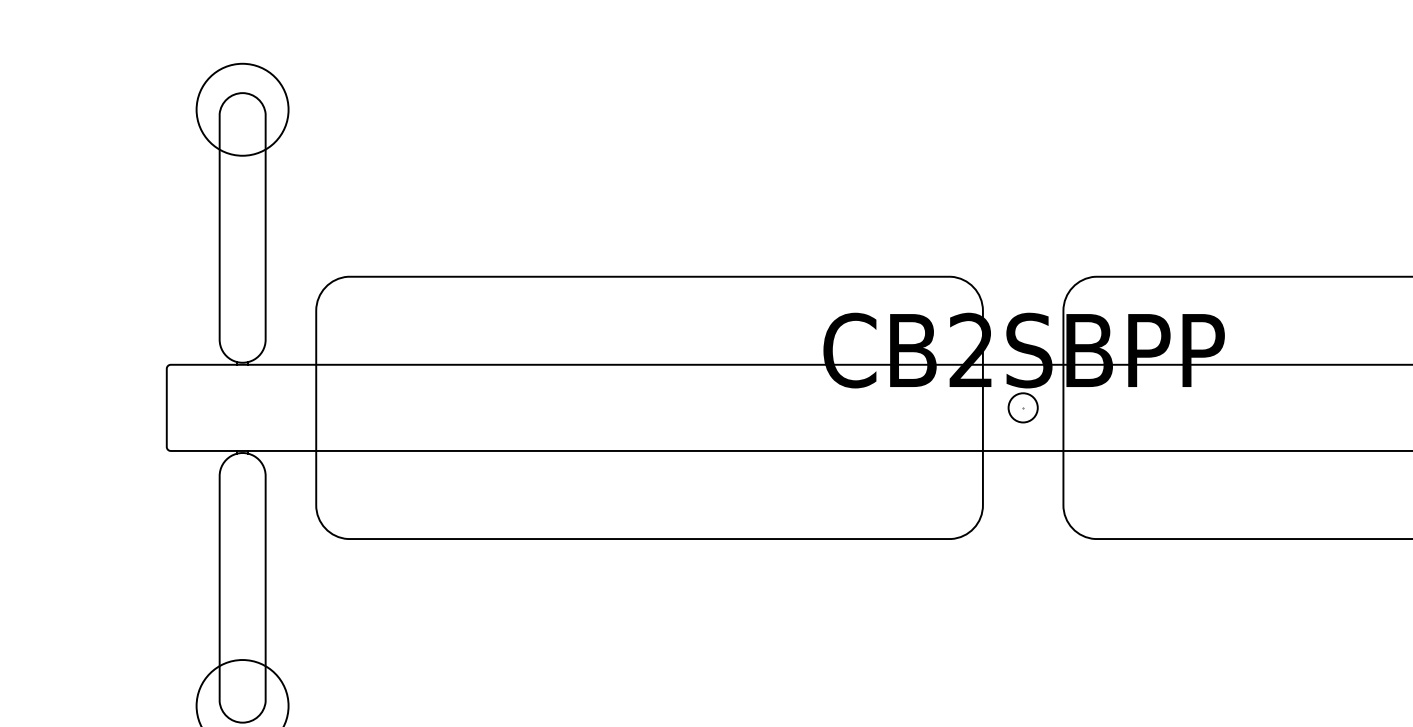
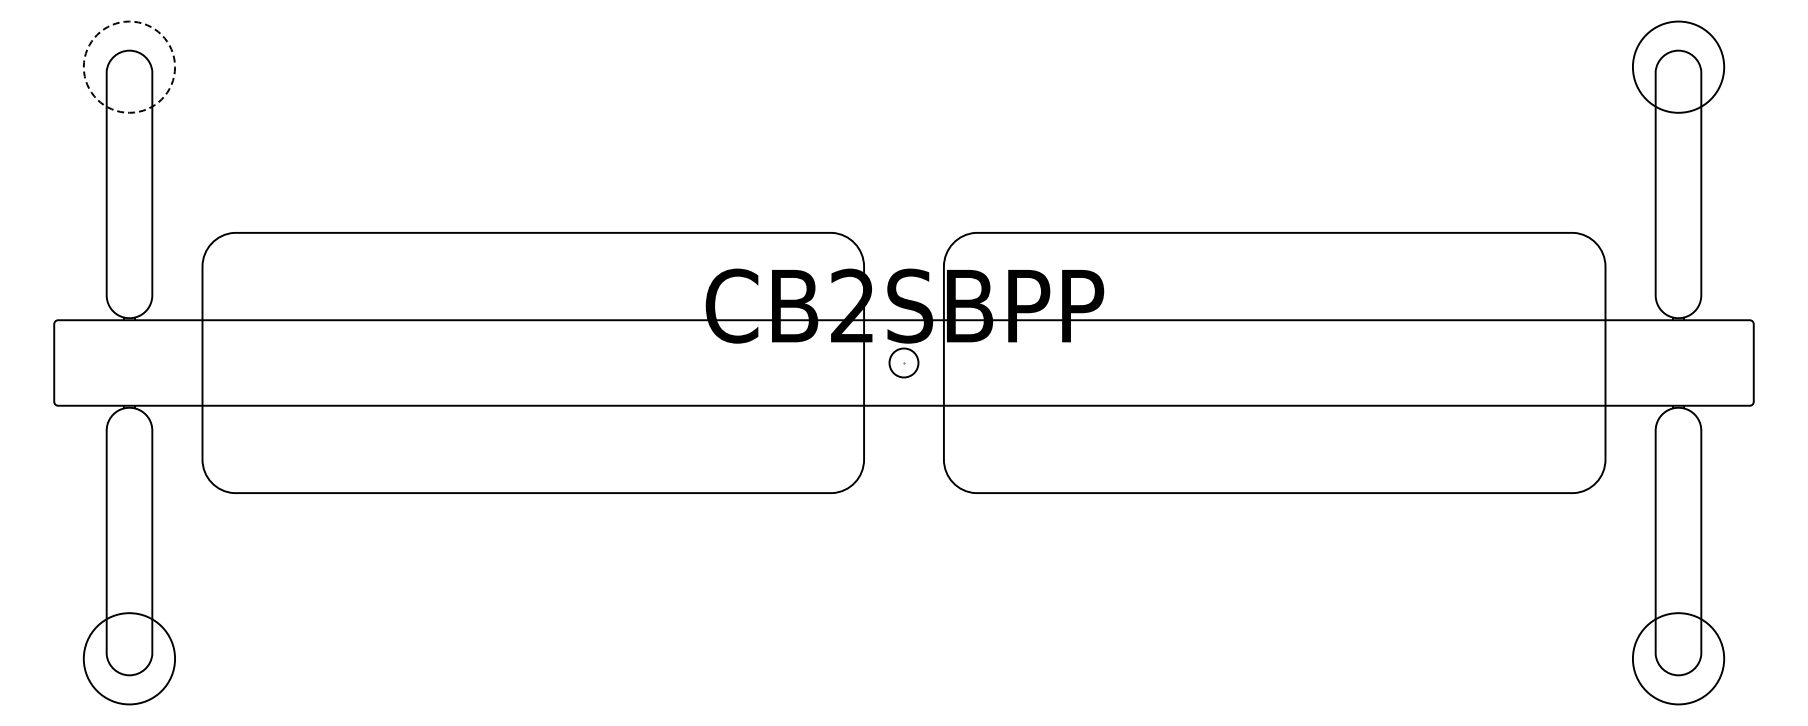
circle: (242, 109) -> (129, 66), solid -> dashed

